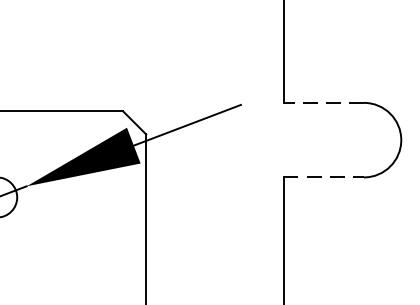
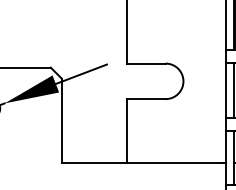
line: (323, 102) -> (146, 63), dashed -> solid
line: (325, 178) -> (147, 99), dashed -> solid

